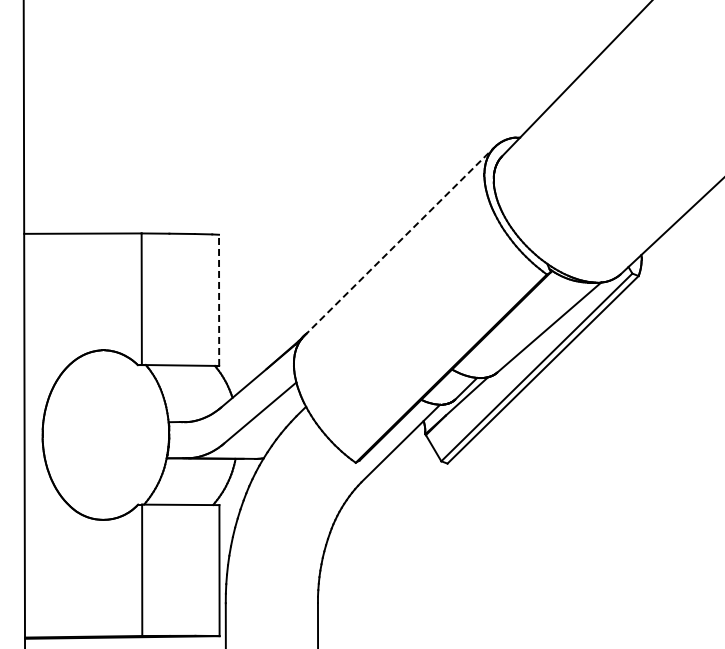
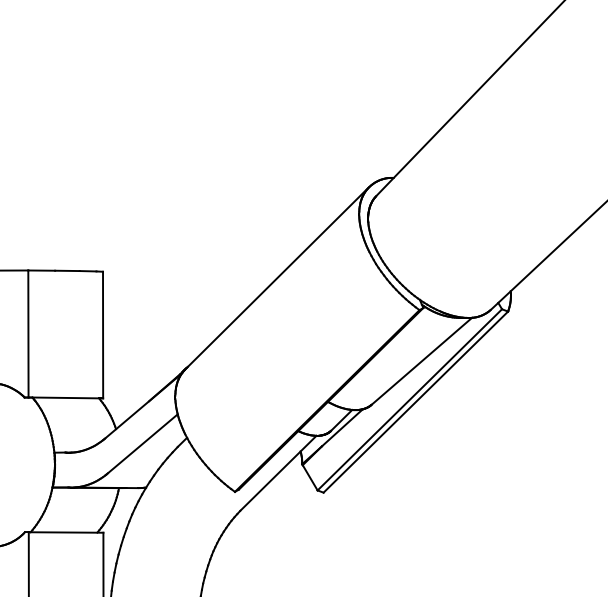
line: (399, 241) -> (277, 278), dashed -> solid
line: (219, 300) -> (103, 335), dashed -> solid

